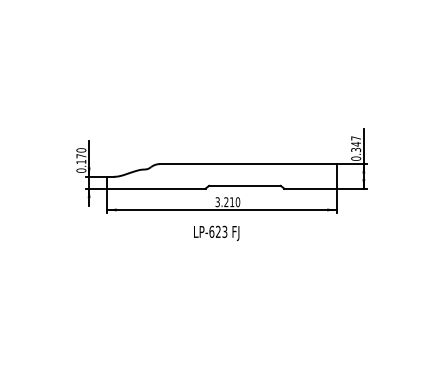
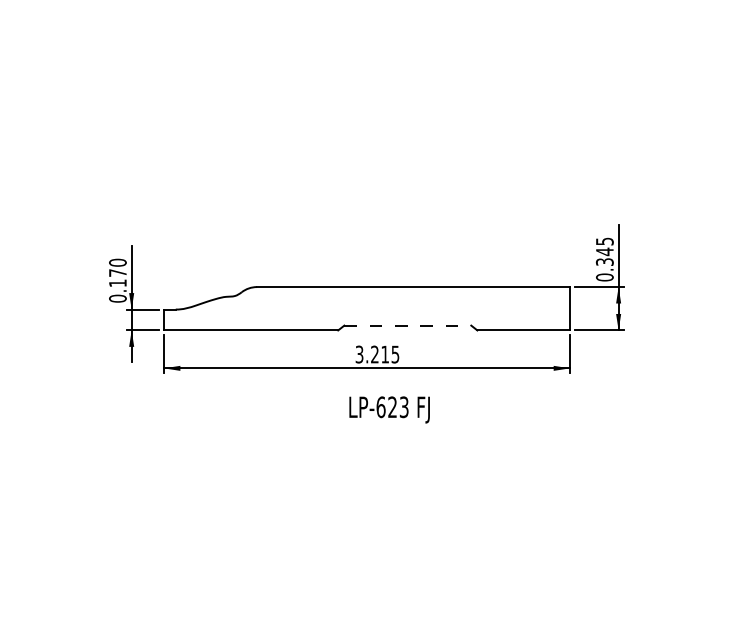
text: (356, 138) -> (605, 241), 0.347 -> 0.345
line: (244, 185) -> (407, 324), solid -> dashed
text: (237, 202) -> (394, 355), 3.210 -> 3.215
text: (216, 232) -> (389, 408), moved

